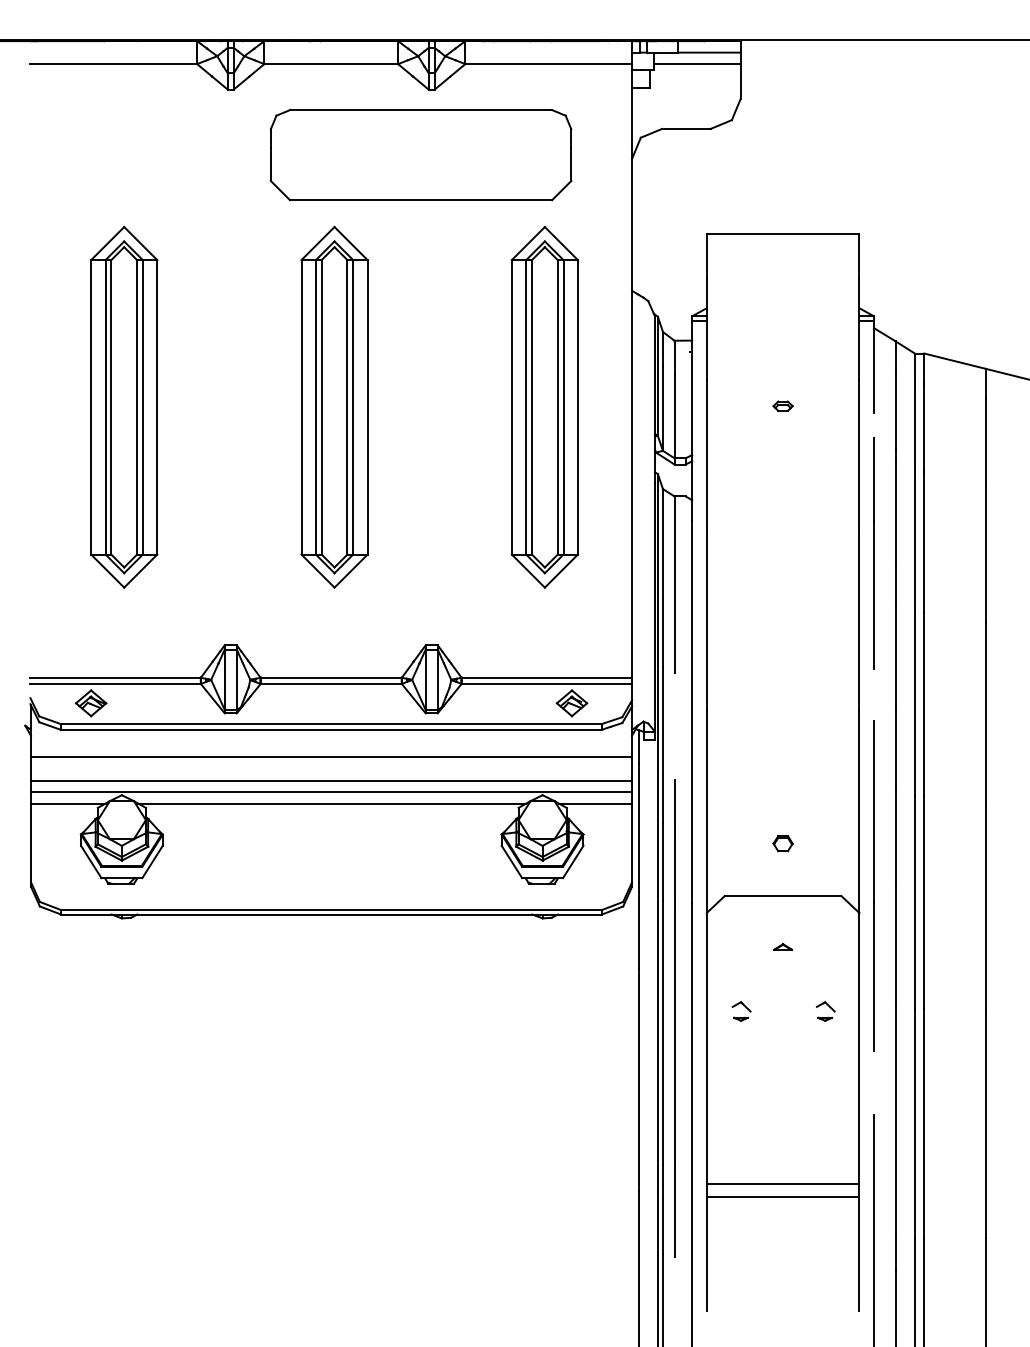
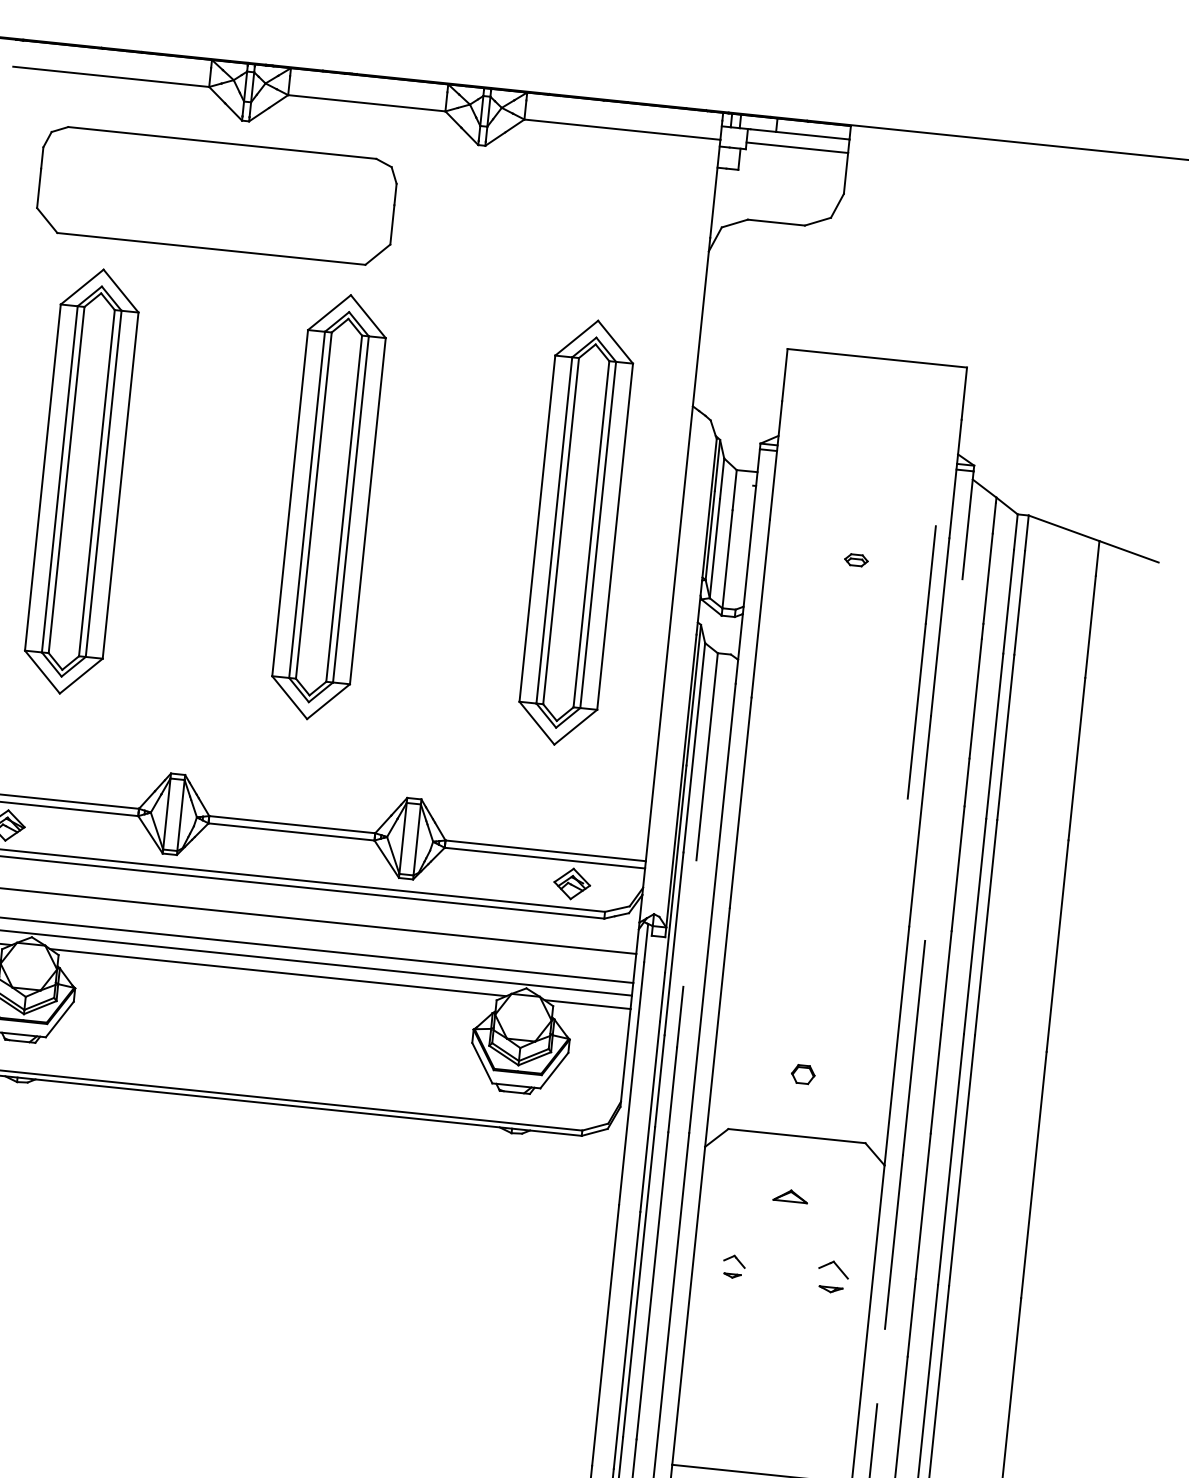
part: (420, 155) -> (216, 196), moved
line: (873, 553) -> (921, 662), moved
part: (782, 946) -> (790, 1195), size x1.6
part: (825, 1011) -> (832, 1277), size x1.4

